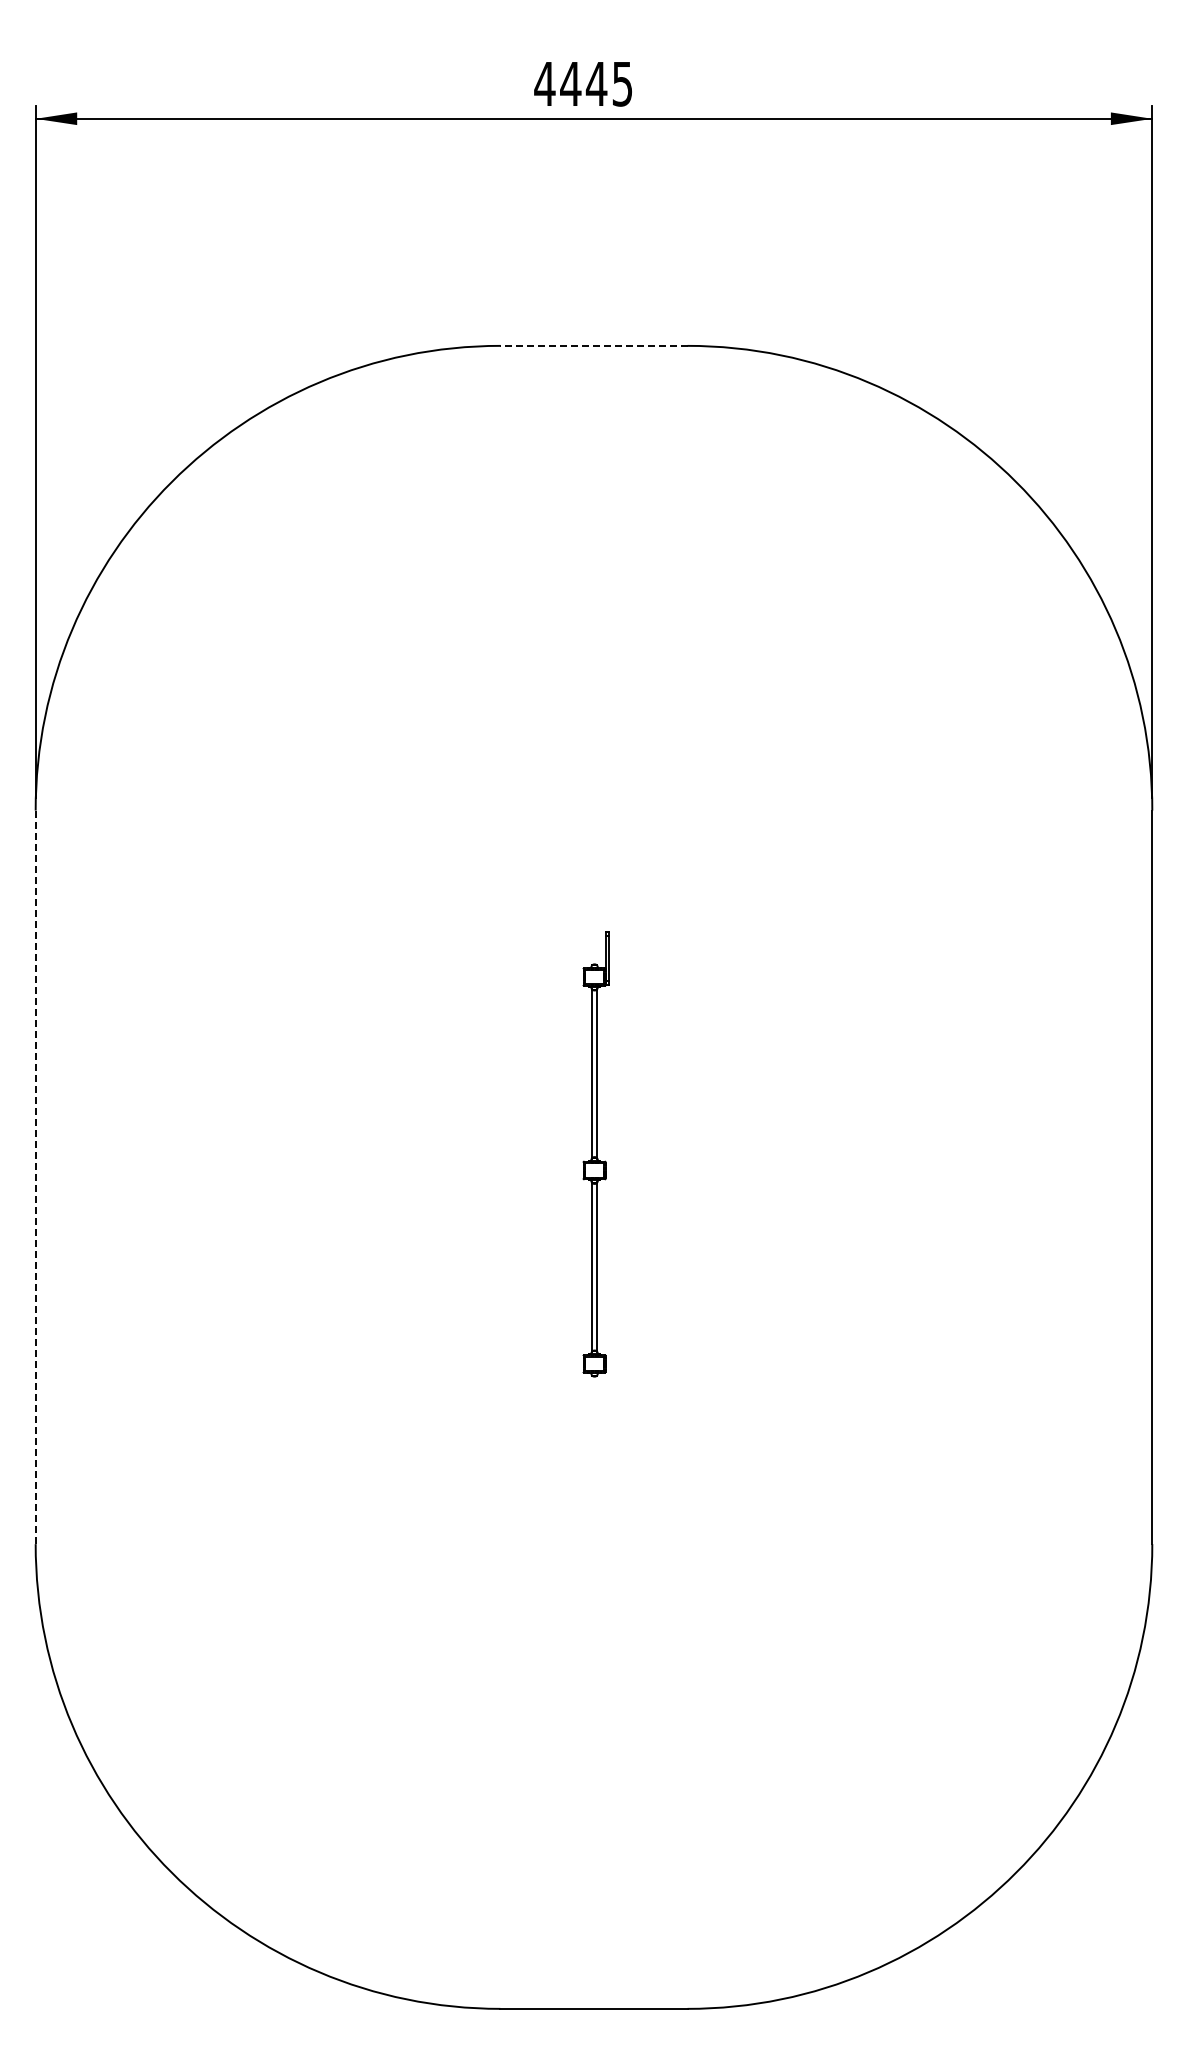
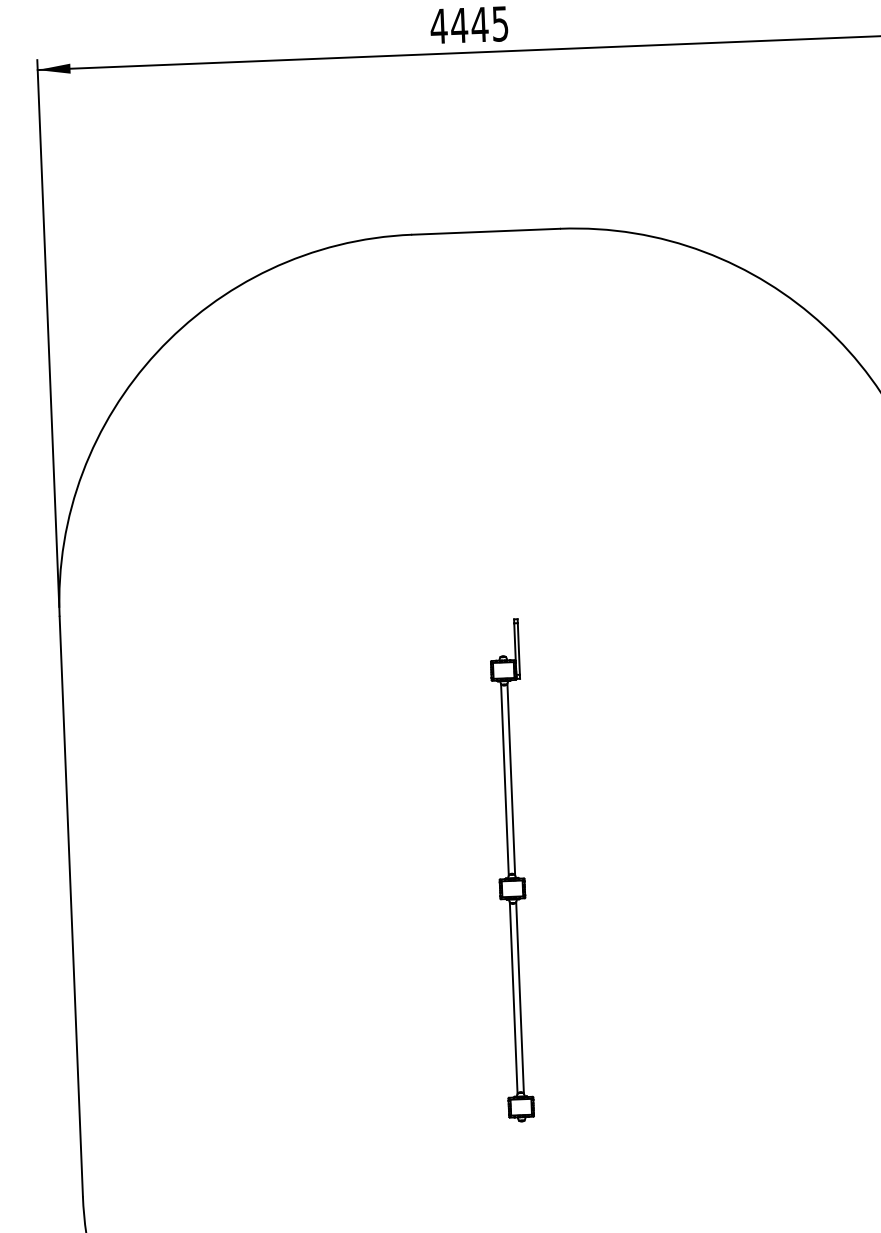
line: (593, 345) -> (485, 231), dashed -> solid
part: (595, 1154) -> (512, 870), size x1.43
line: (35, 1177) -> (71, 906), dashed -> solid

